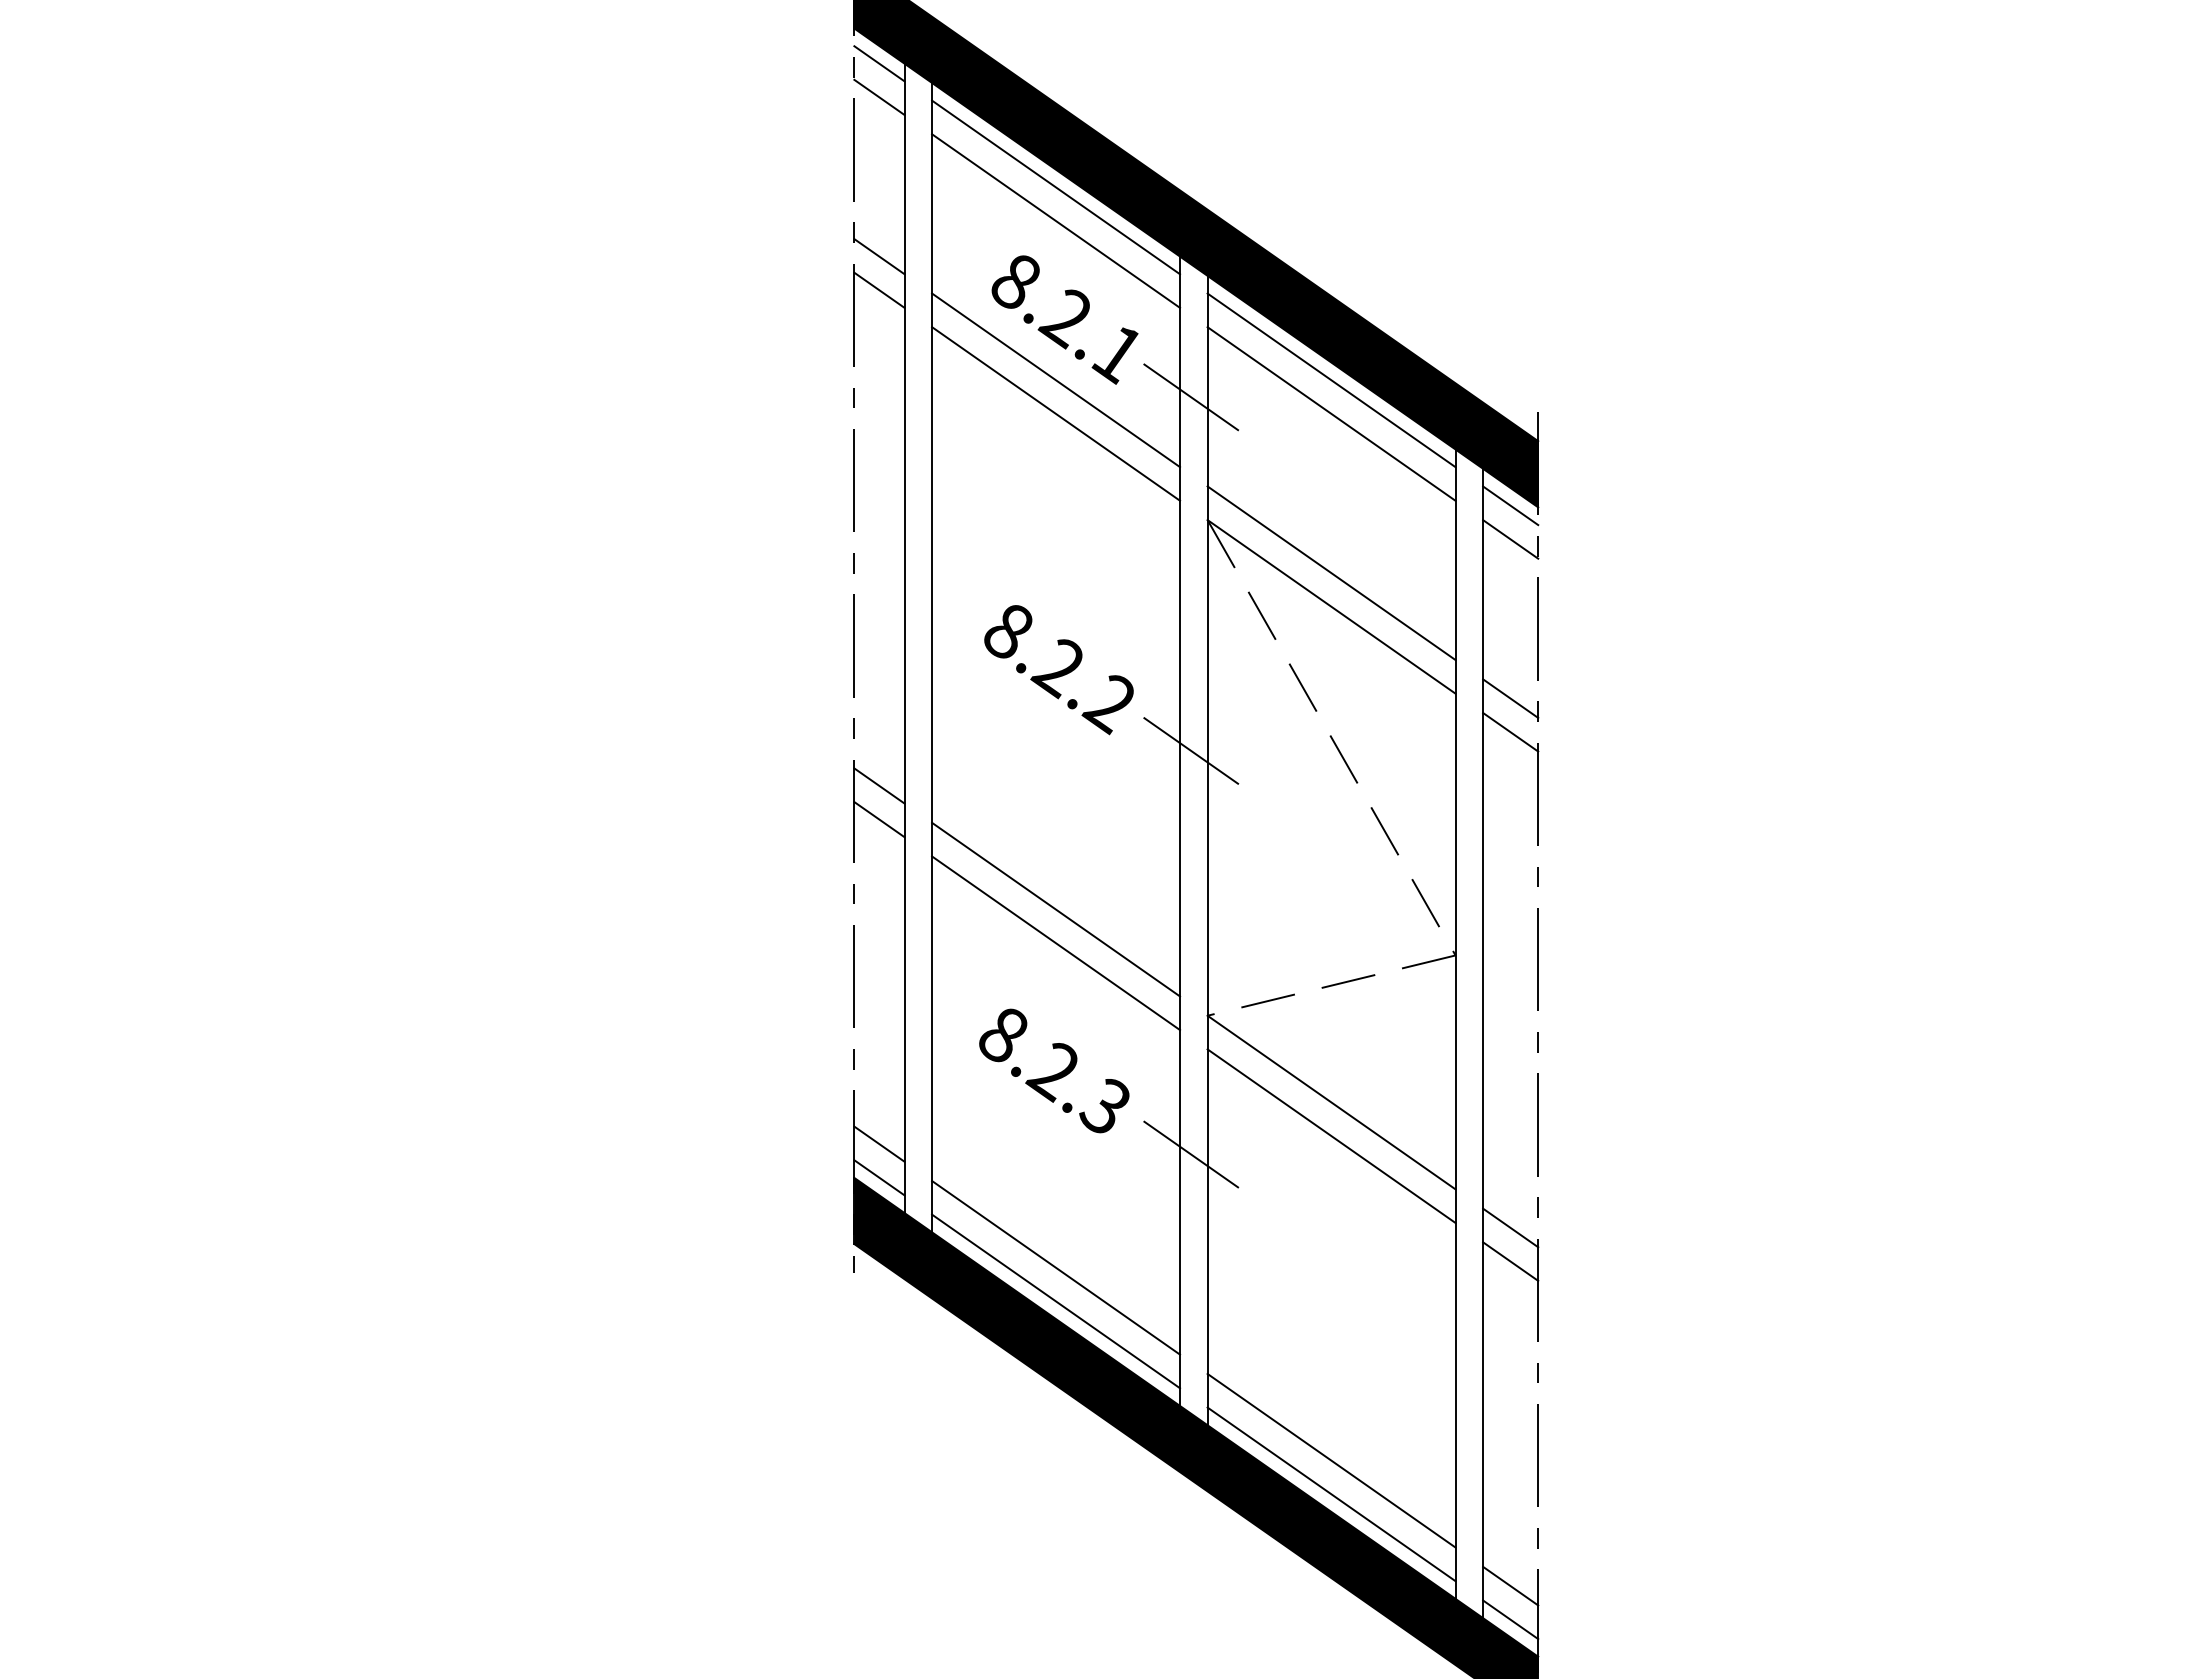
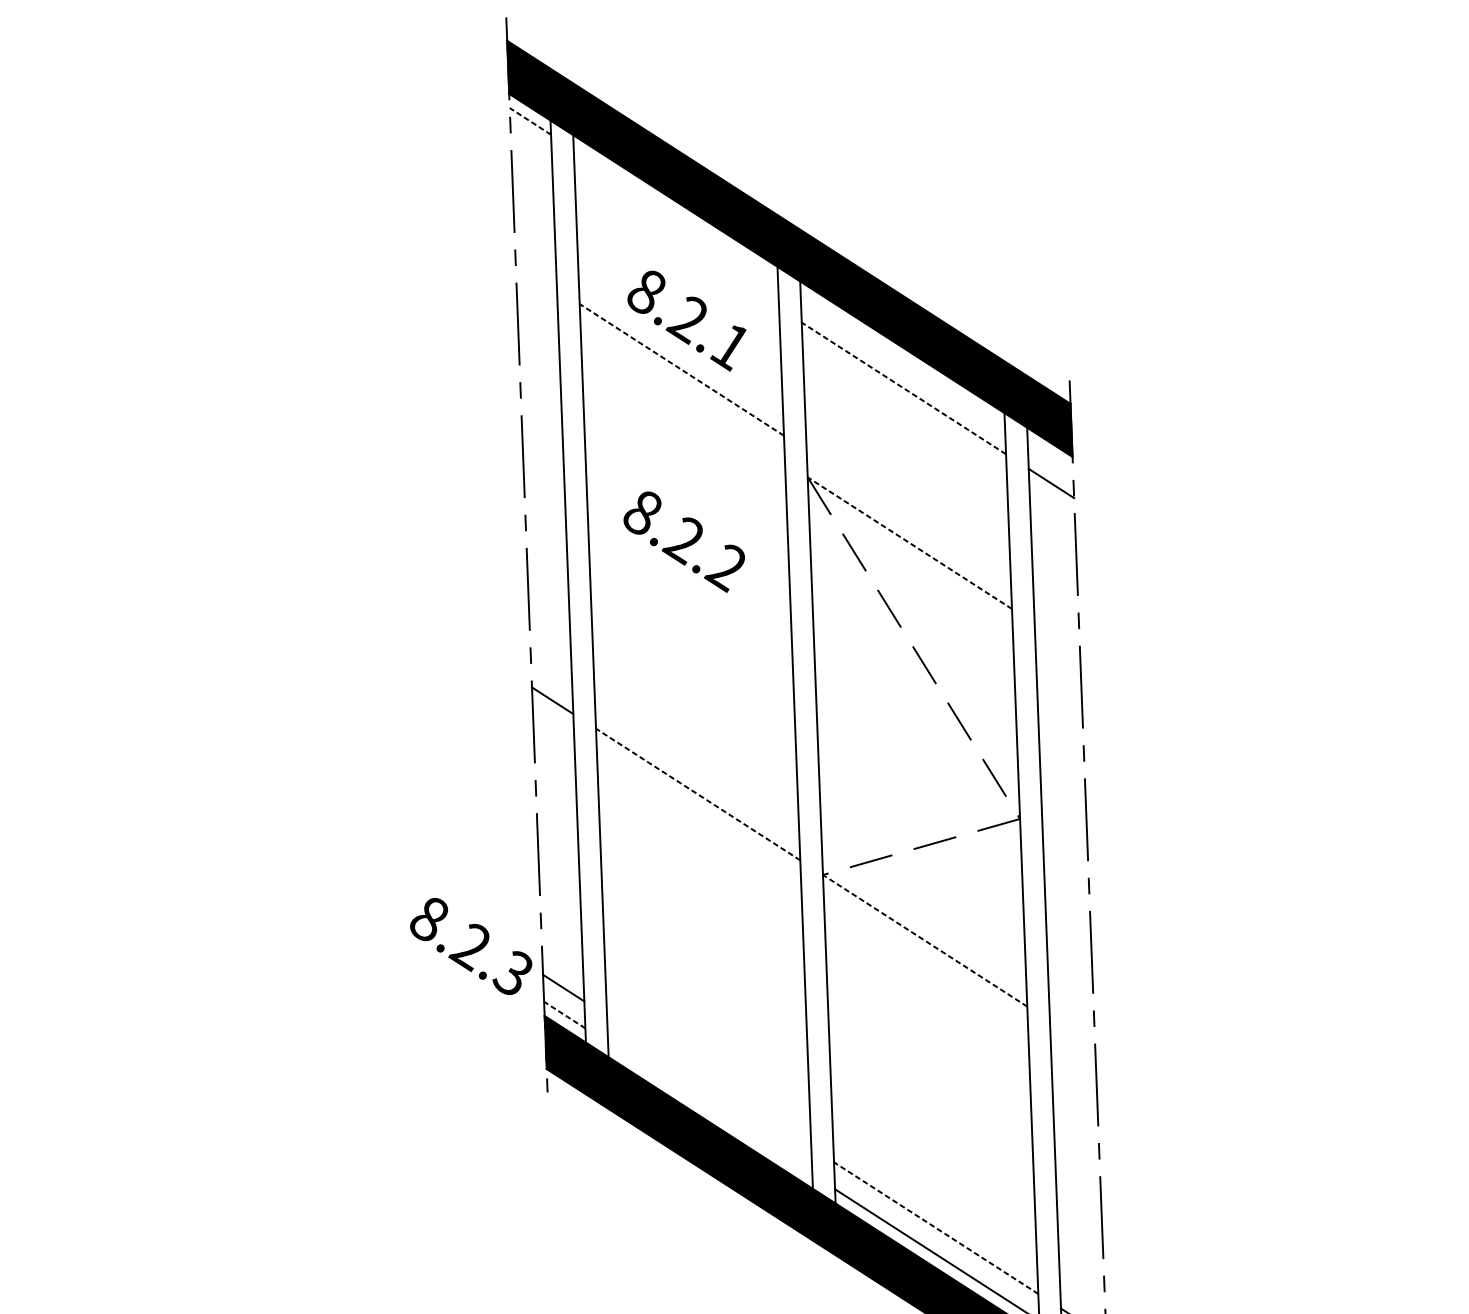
line: (879, 63) -> (530, 121), solid -> dashed
line: (879, 96) -> (531, 147), removed
line: (1056, 187) -> (676, 215), removed
line: (1056, 220) -> (677, 241), removed
line: (879, 256) -> (536, 276), removed
line: (879, 289) -> (537, 302), removed
line: (1055, 380) -> (681, 370), solid -> dashed
line: (1331, 380) -> (902, 361), removed
line: (1191, 397) -> (791, 379), removed
line: (1056, 413) -> (683, 396), removed
line: (1331, 413) -> (903, 388), solid -> dashed
line: (1510, 505) -> (1050, 456), removed
line: (1331, 573) -> (908, 516), removed
line: (1331, 606) -> (909, 542), solid -> dashed
text: (1058, 670) -> (684, 542), moved
line: (1510, 698) -> (1056, 611), removed
line: (1510, 731) -> (1057, 637), removed
line: (1191, 750) -> (801, 662), removed
line: (879, 819) -> (553, 727), removed
line: (1055, 909) -> (697, 794), solid -> dashed
line: (1056, 943) -> (699, 821), removed
text: (1054, 1070) -> (471, 946), moved
line: (1331, 1102) -> (925, 940), solid -> dashed
line: (1331, 1136) -> (926, 968), removed
line: (1191, 1154) -> (814, 986), removed
line: (879, 1177) -> (564, 1014), solid -> dashed
line: (1510, 1227) -> (1072, 1035), removed
line: (1510, 1261) -> (1073, 1062), removed
line: (1056, 1267) -> (709, 1081), removed
line: (1056, 1301) -> (710, 1108), removed
line: (1331, 1460) -> (936, 1227), solid -> dashed

